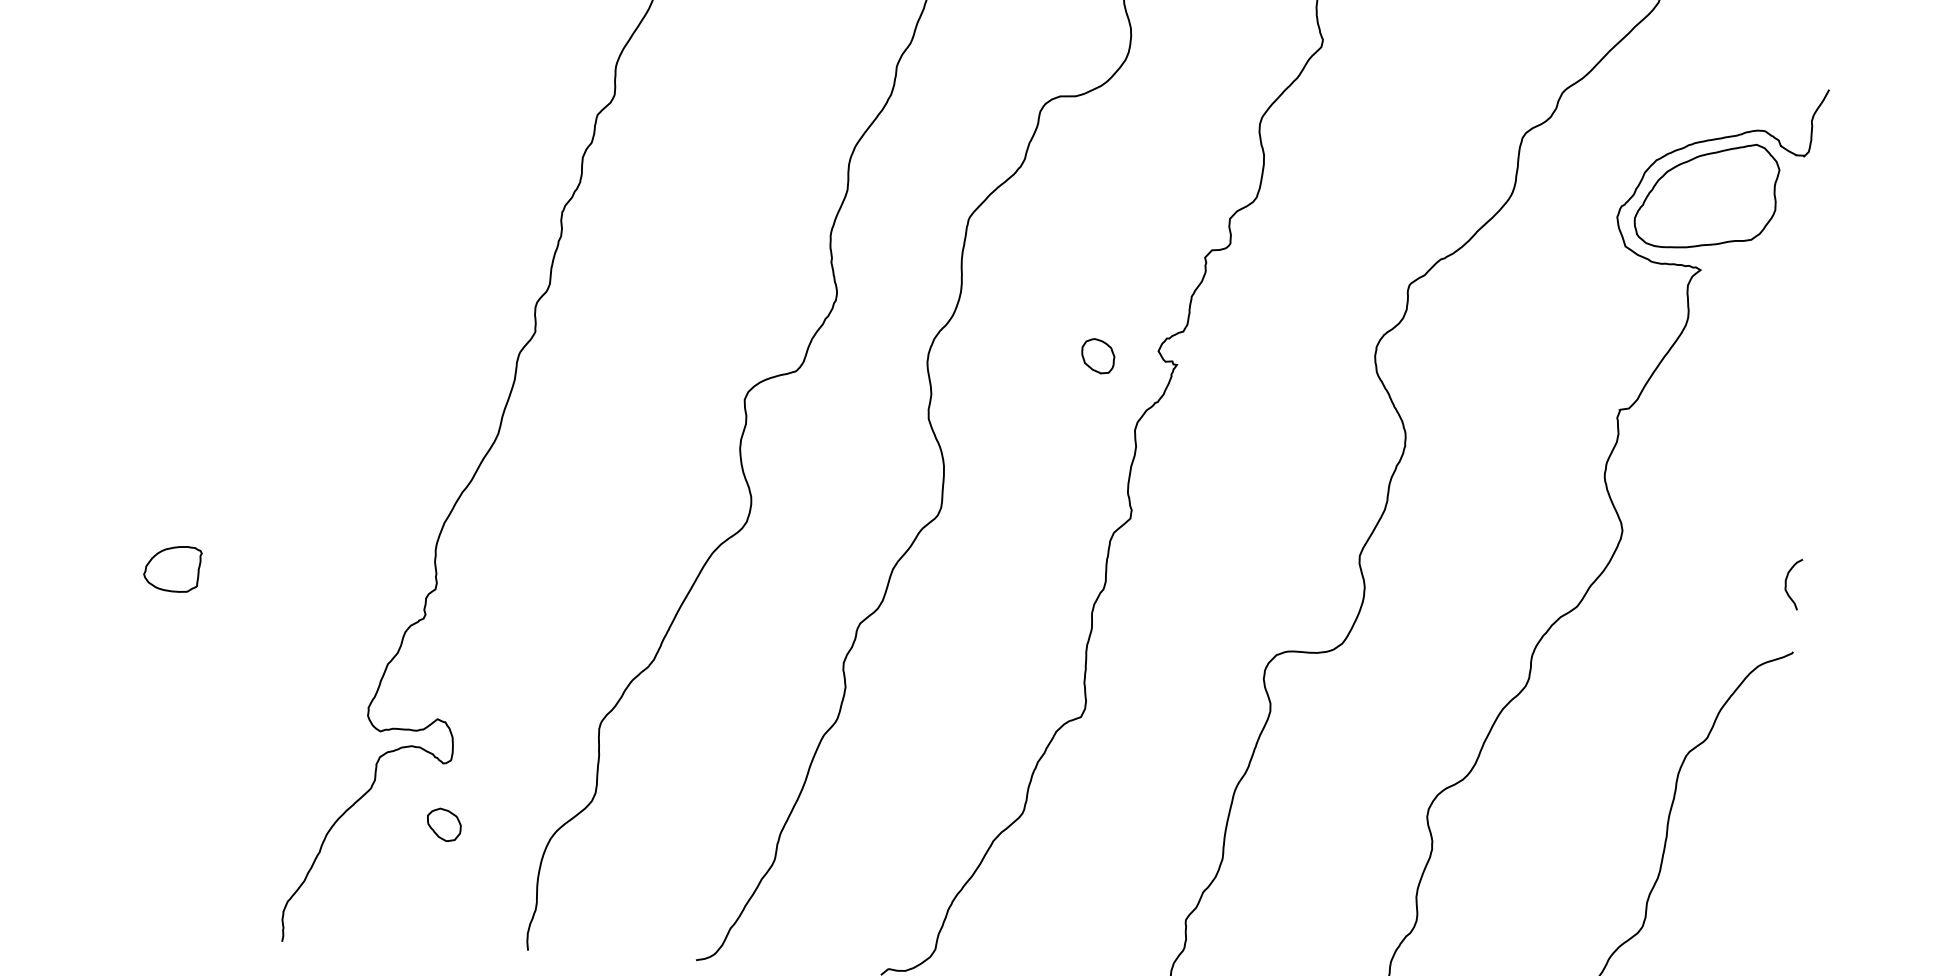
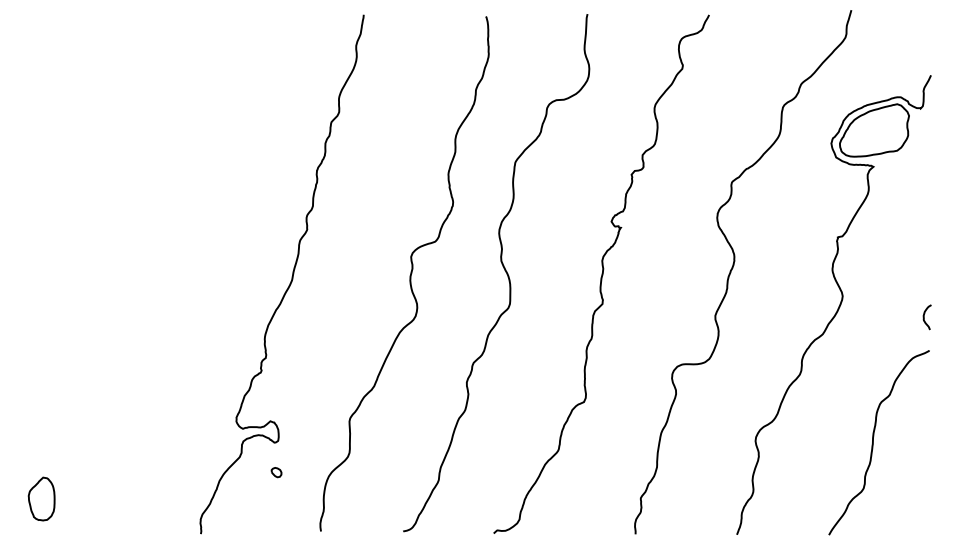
part: (1096, 355) -> (581, 225), removed
part: (171, 568) -> (136, 355), removed
part: (443, 824) -> (276, 472), size x0.6

